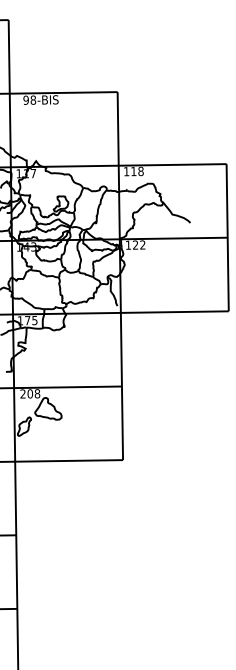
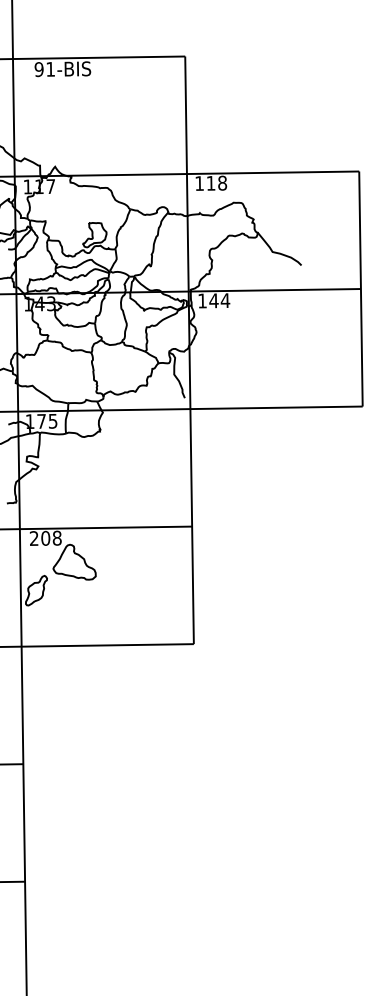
text: (33, 99) -> (50, 68), 98-BIS -> 91-BIS
text: (138, 244) -> (218, 299), 122 -> 144

